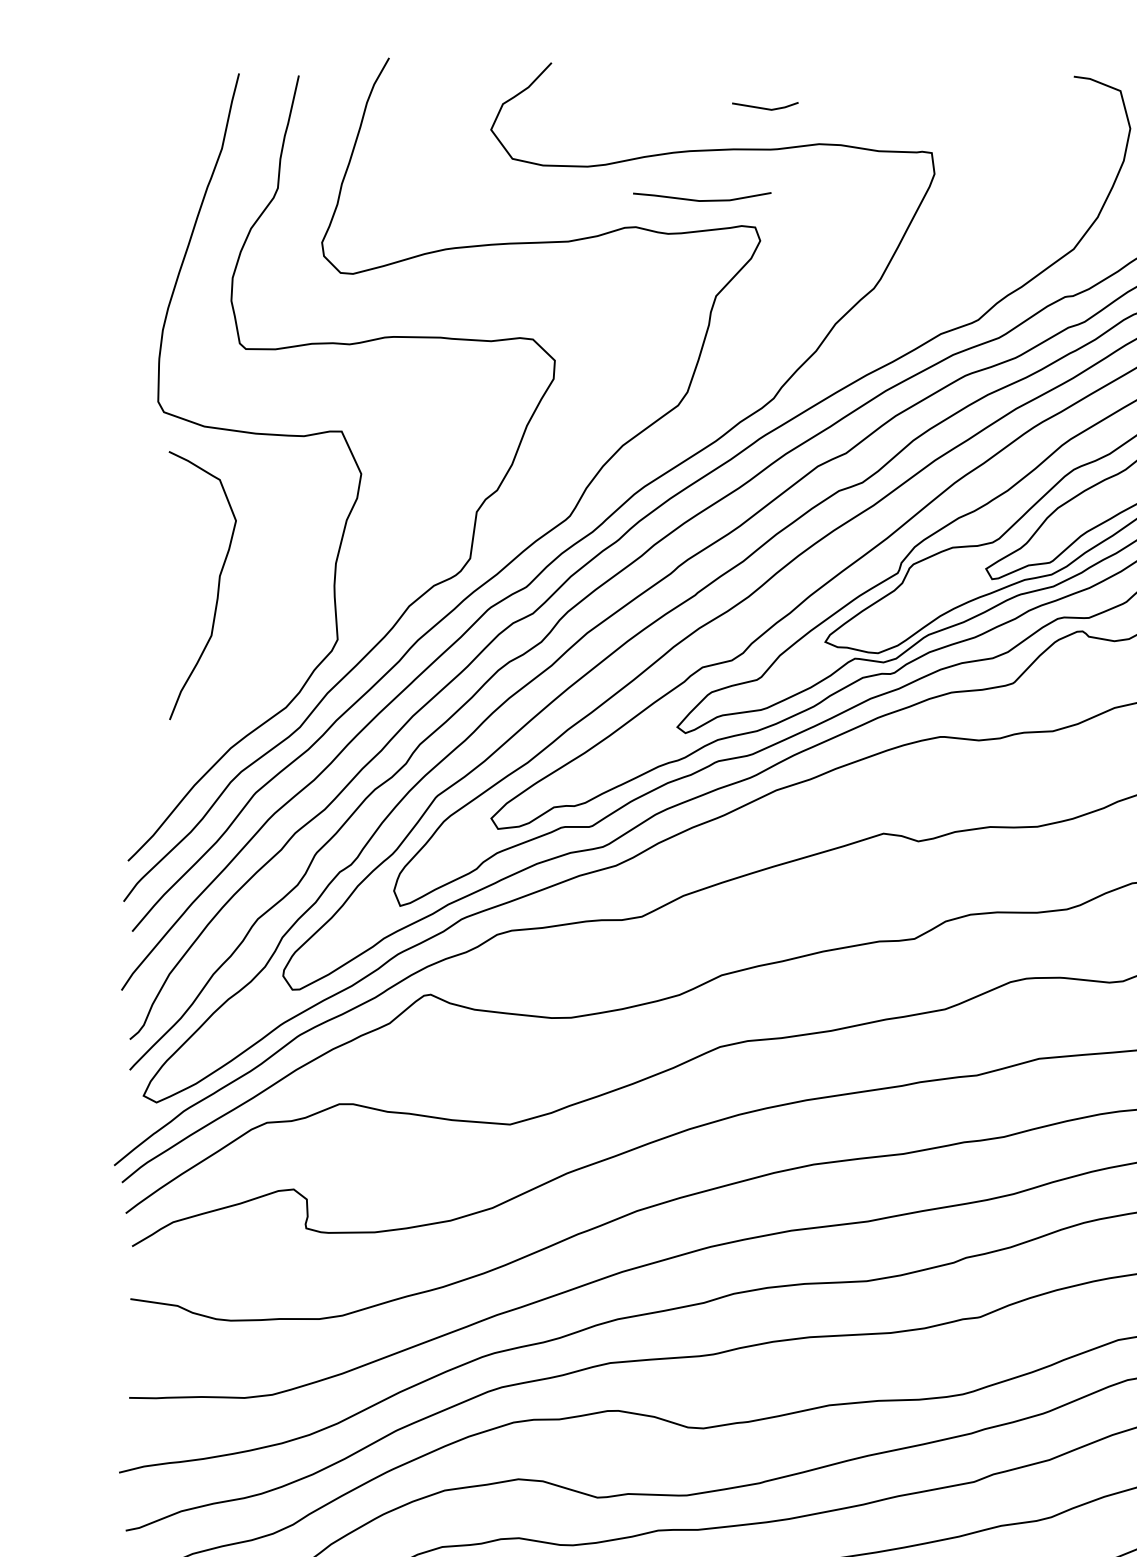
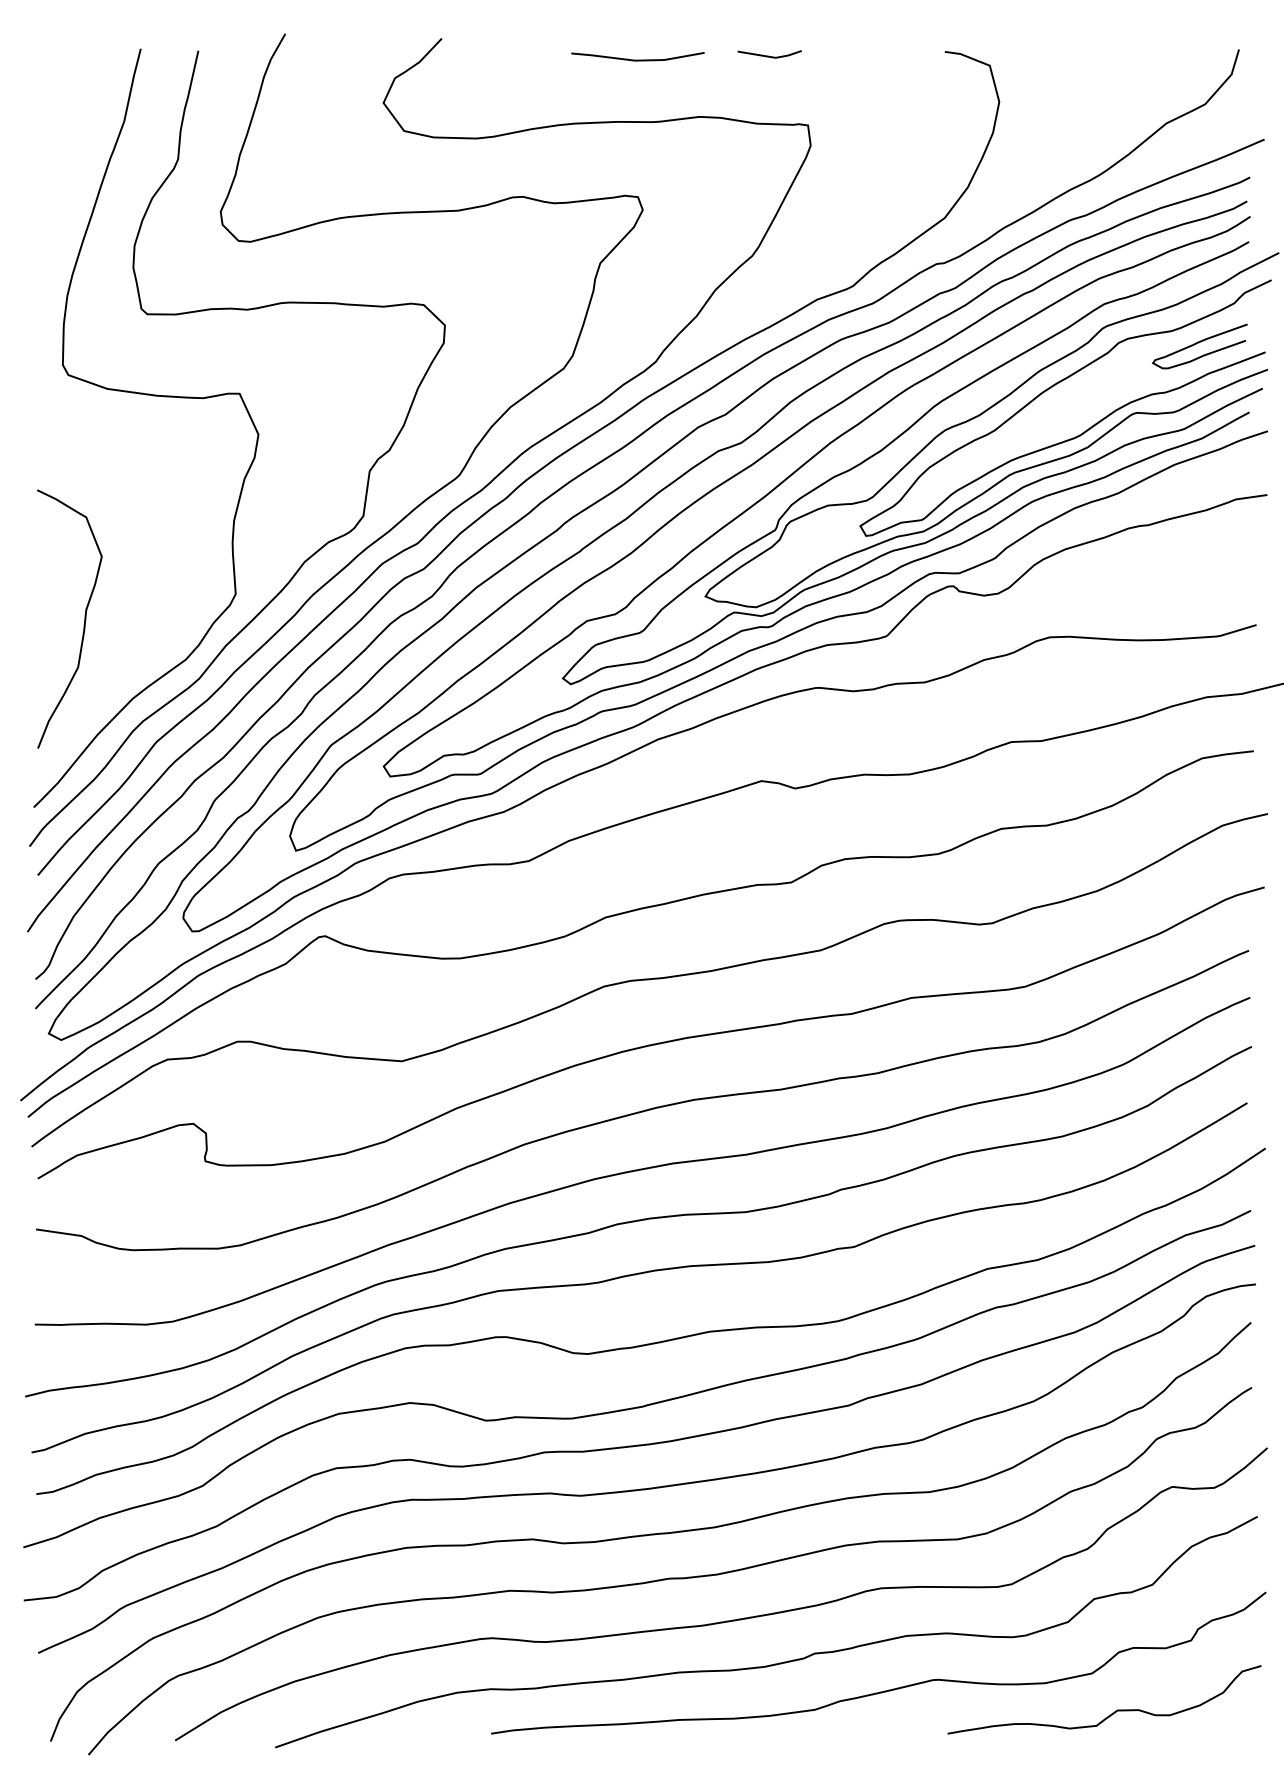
line: (765, 107) -> (769, 55), moved
line: (701, 199) -> (637, 59), moved
curve: (218, 584) -> (84, 618), moved

